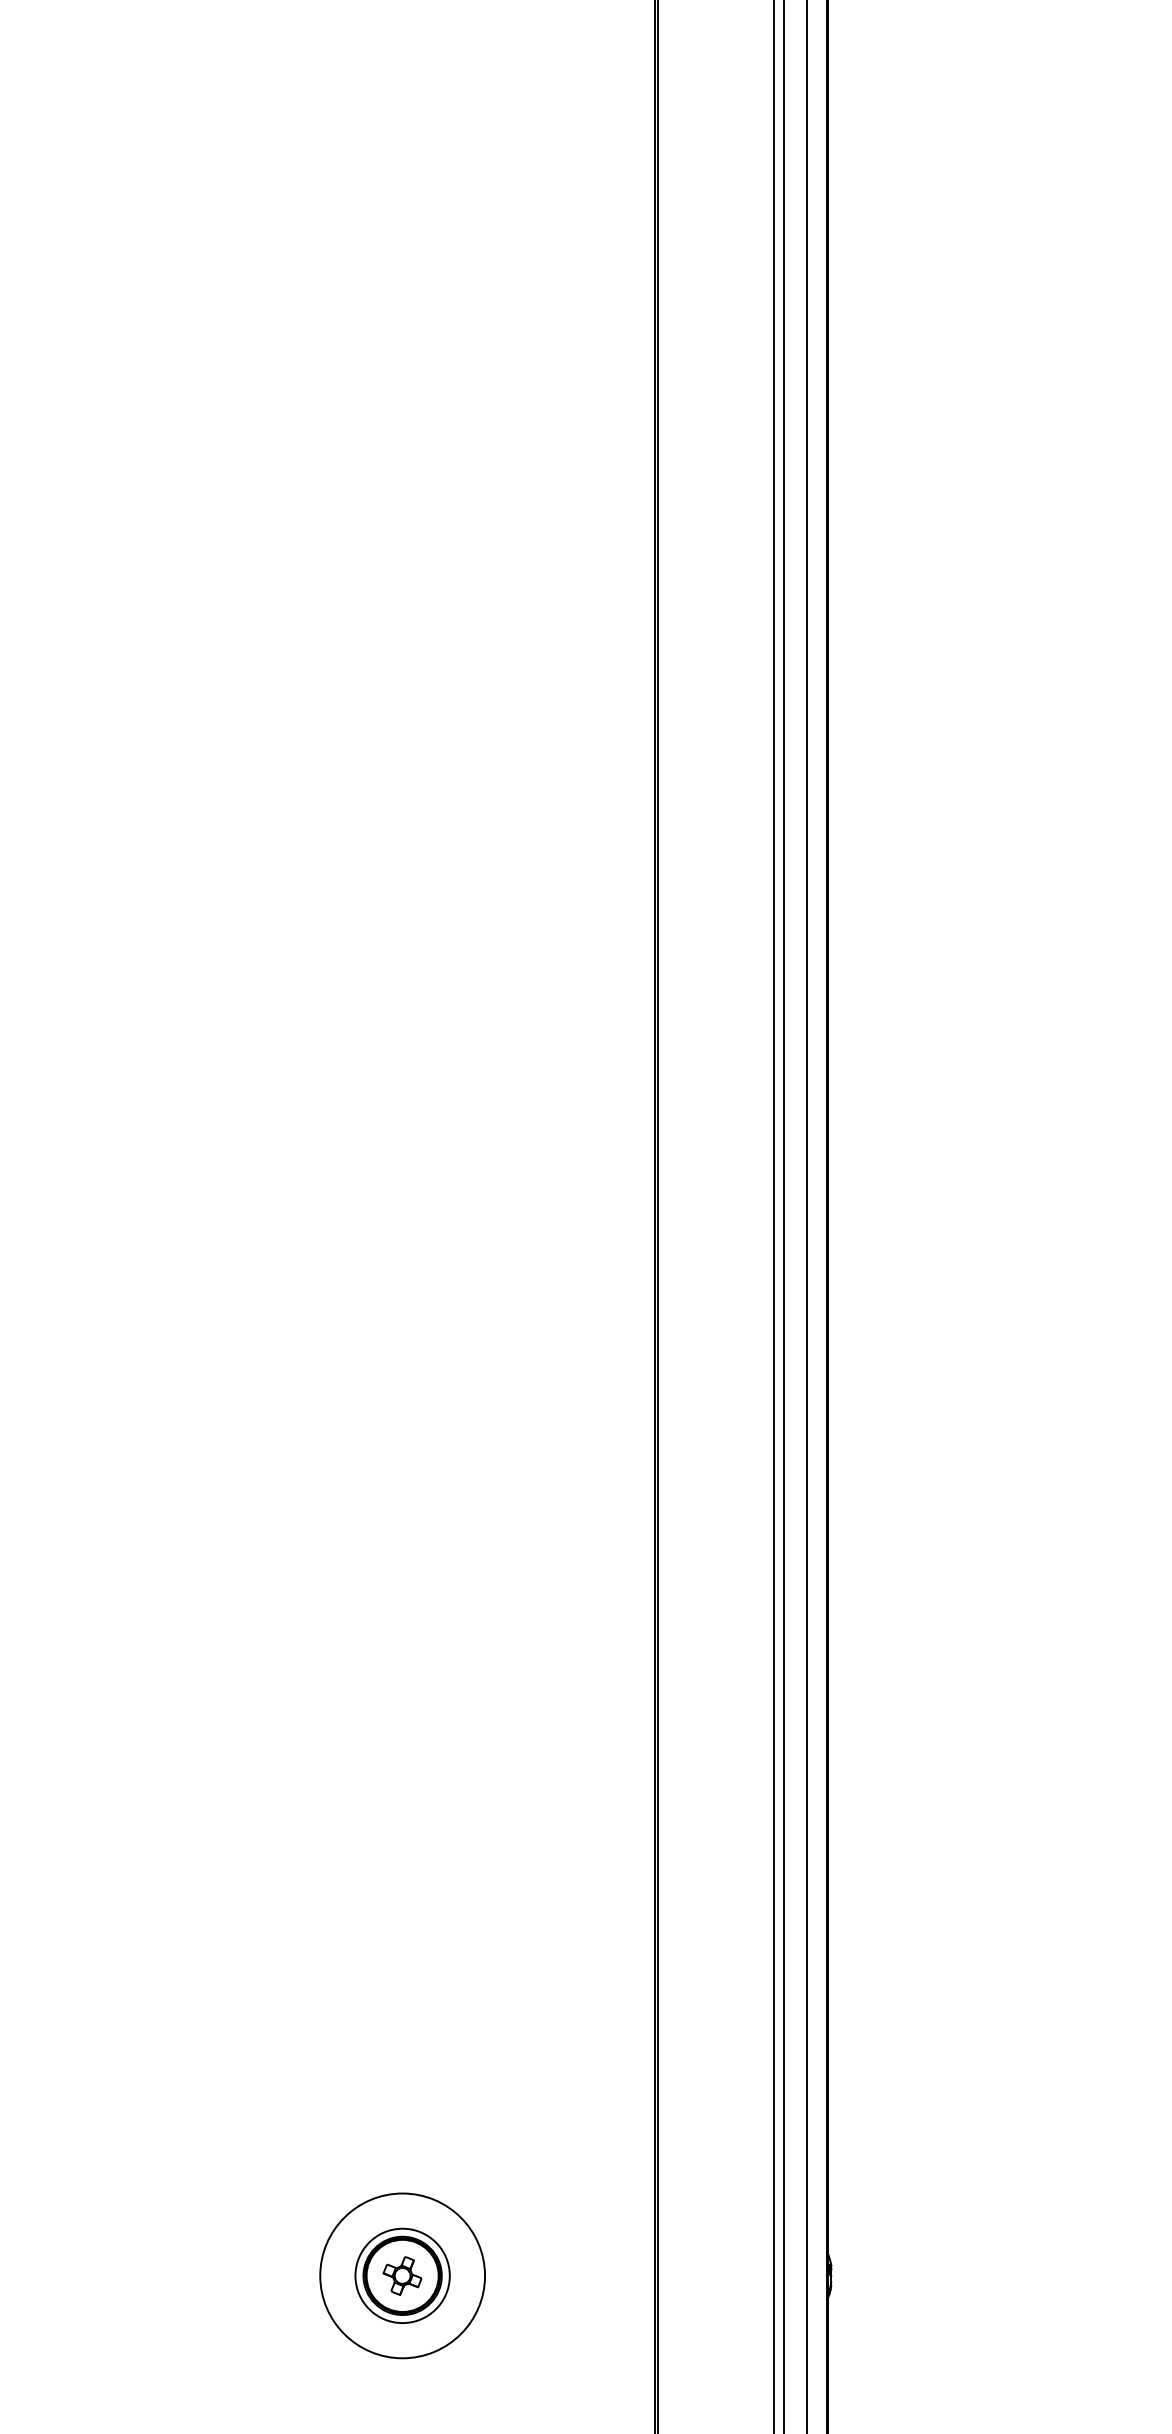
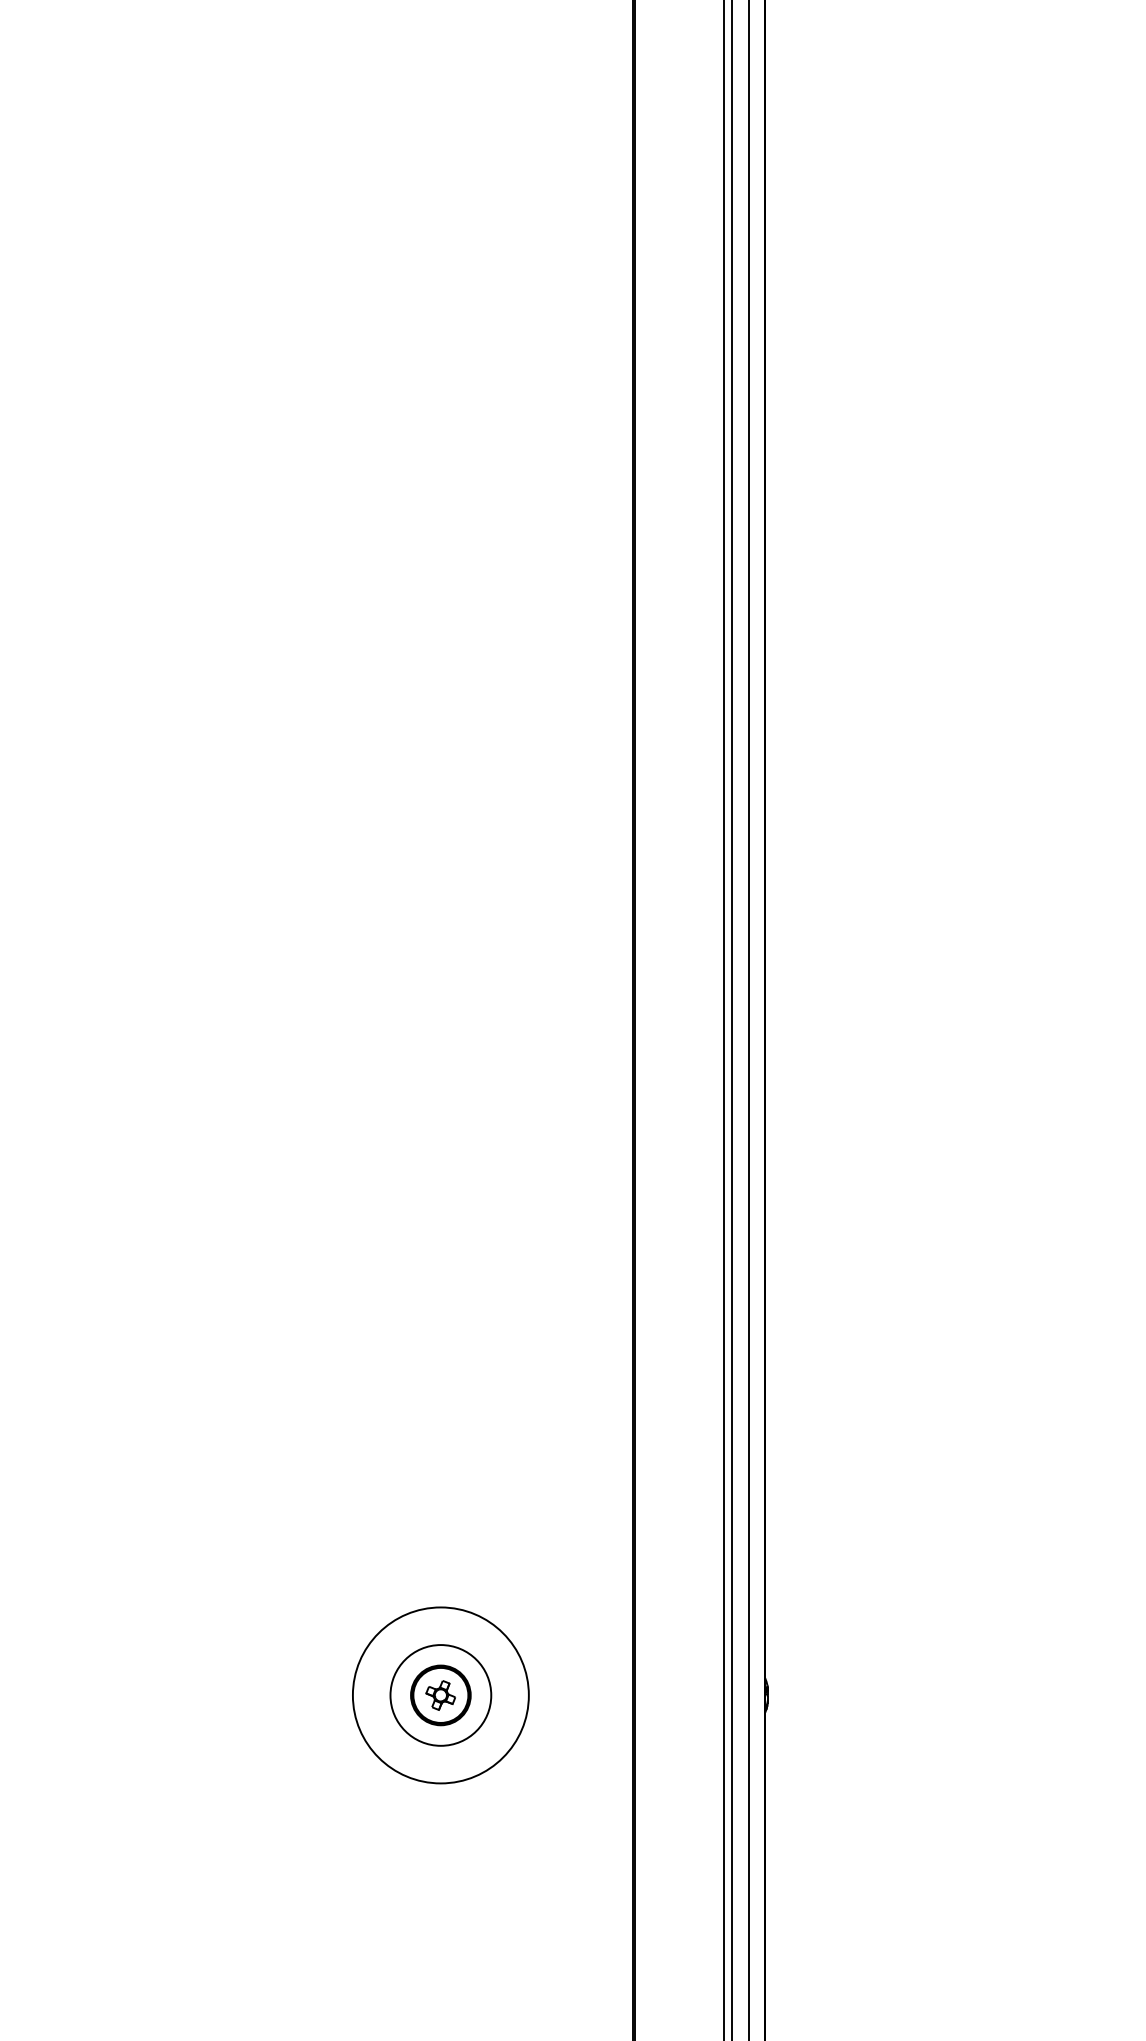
circle: (402, 2275) -> (440, 1695), size x1.4
circle: (402, 2275) -> (440, 1695), size x1.4

